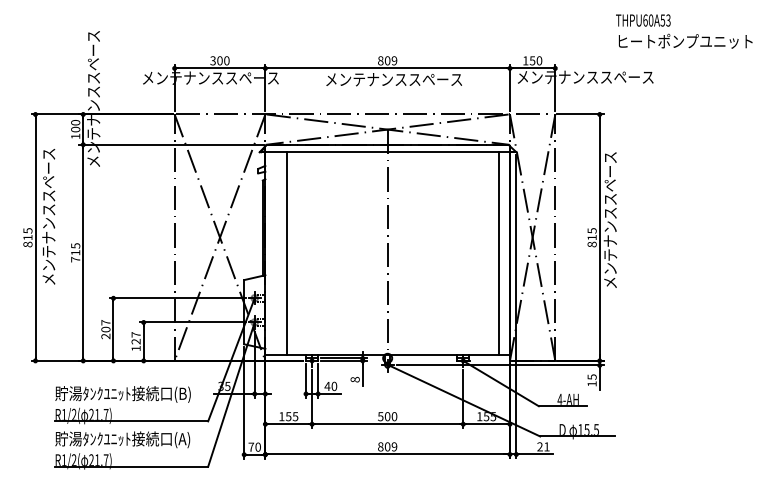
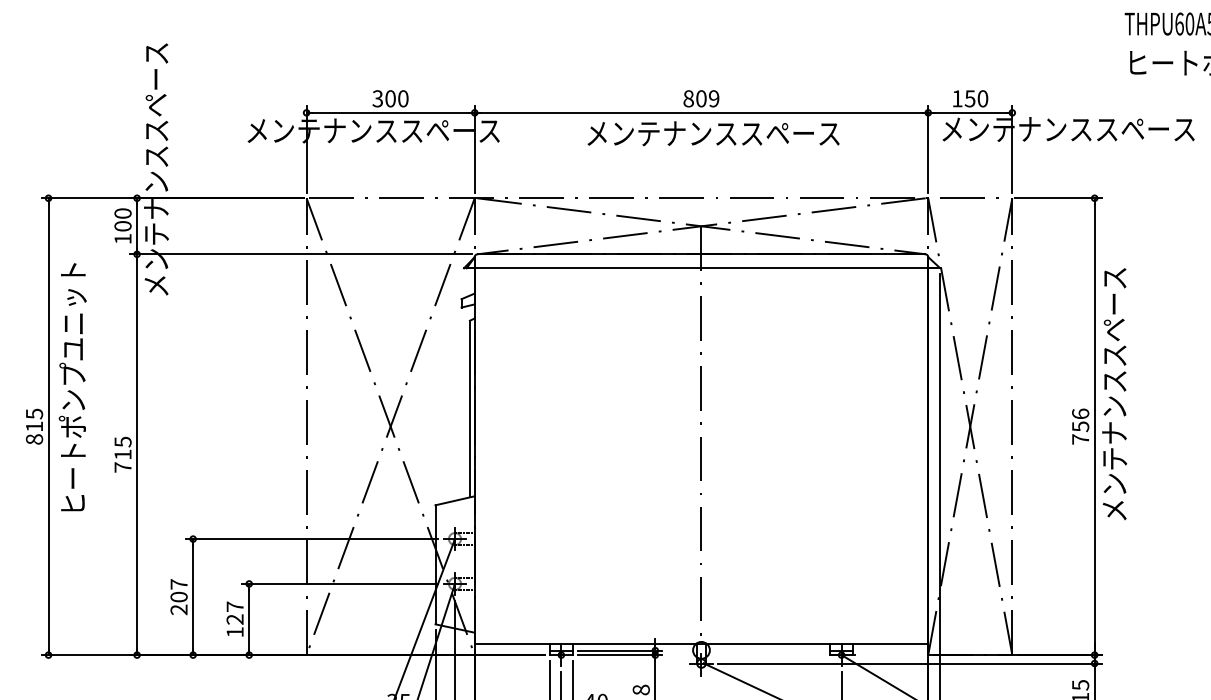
text: (48, 216) -> (72, 387), メンテナンススペース -> ヒートポンプユニット
text: (591, 237) -> (1079, 426), 815 -> 756
line: (286, 253) -> (513, 455), removed
line: (499, 253) -> (908, 455), removed

